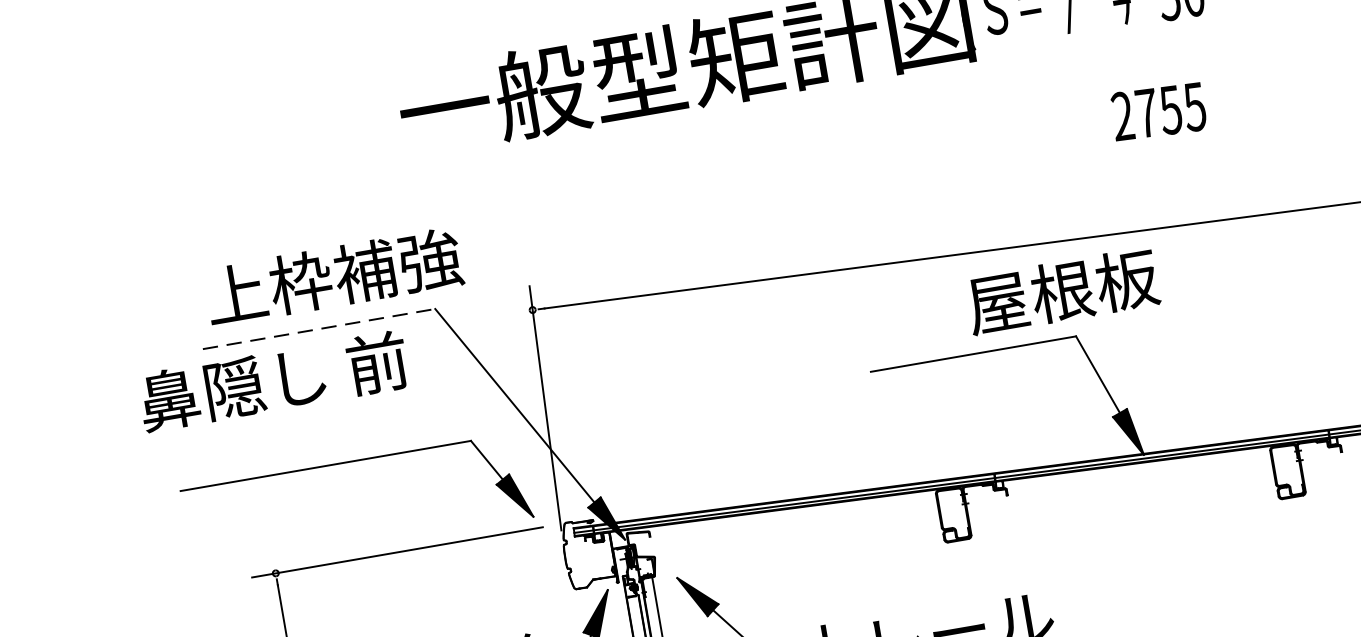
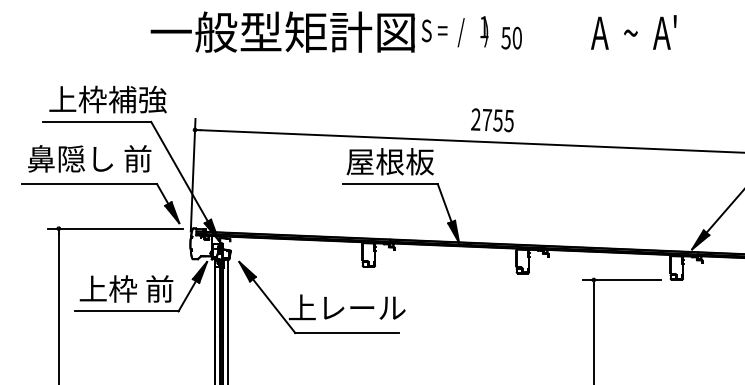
text: (1158, 112) -> (492, 120), moved
text: (1060, 291) -> (389, 161), moved
line: (319, 328) -> (97, 121), dashed -> solid
text: (272, 380) -> (89, 158), moved

